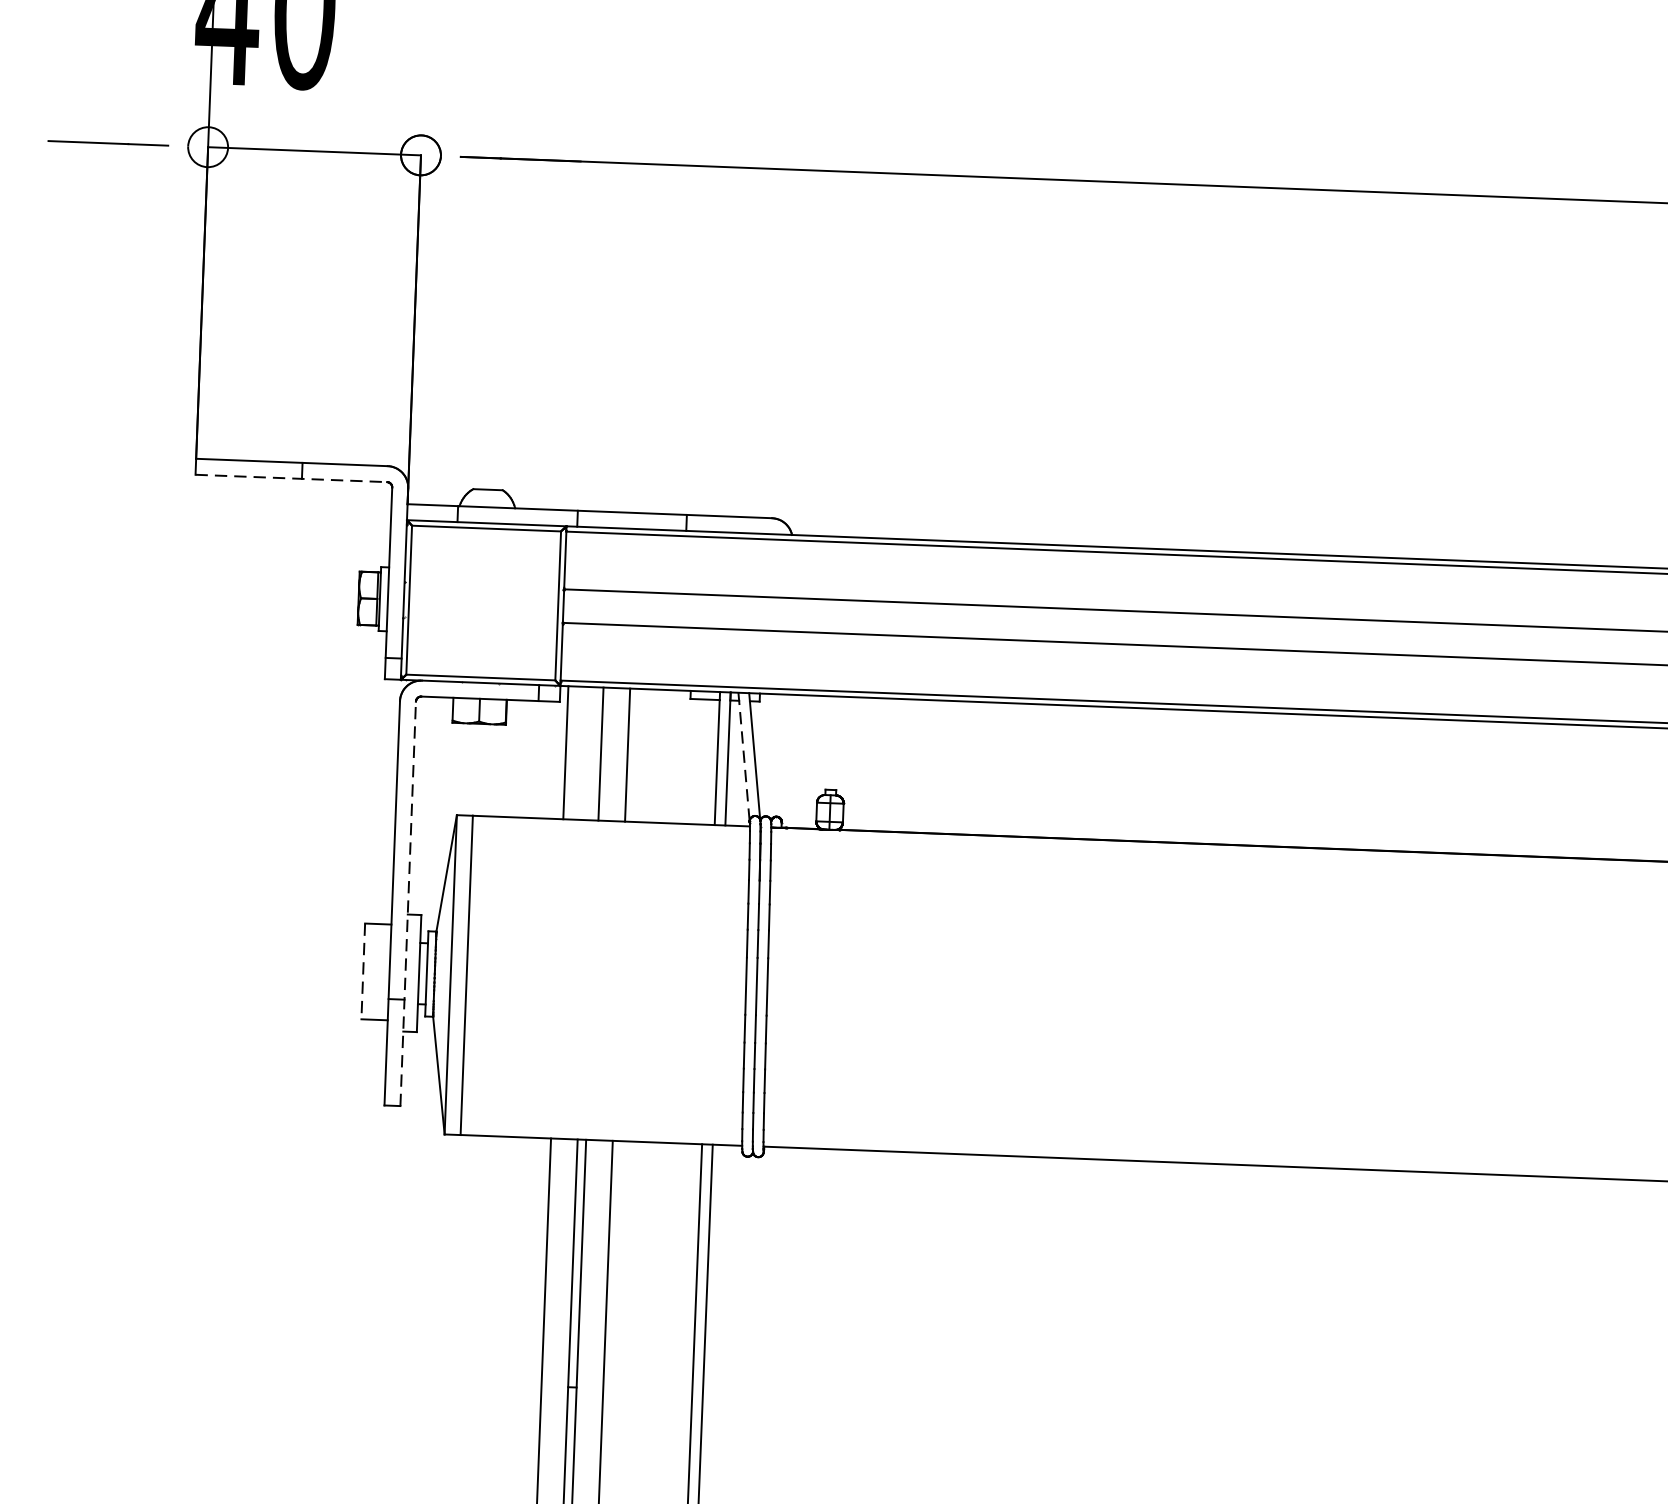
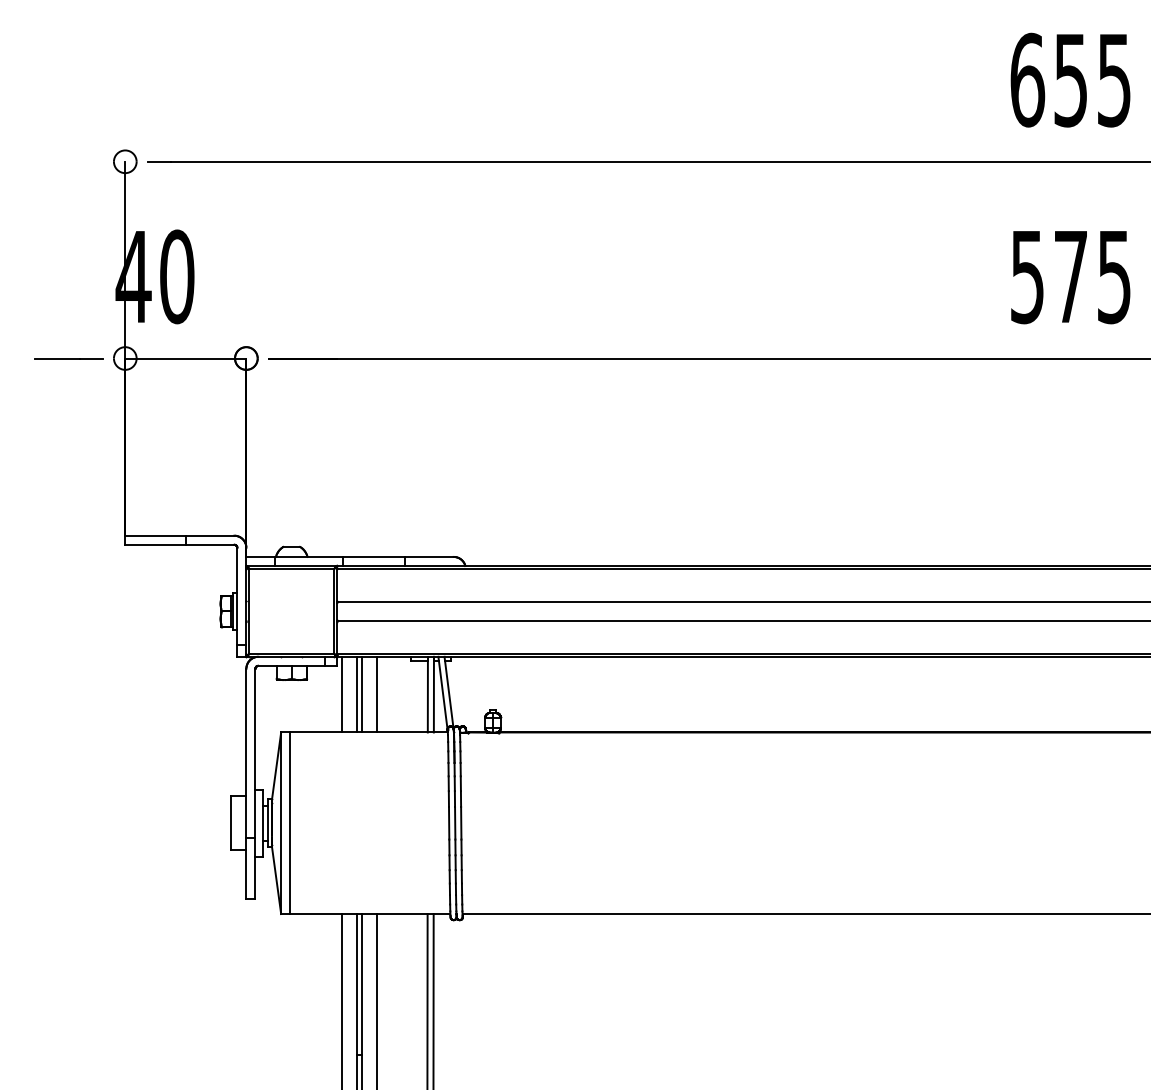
line: (292, 477) -> (180, 544), dashed -> solid
line: (591, 753) -> (356, 694), added
line: (744, 757) -> (443, 693), dashed -> solid
line: (408, 903) -> (255, 783), dashed -> solid
line: (363, 971) -> (231, 823), dashed -> solid

